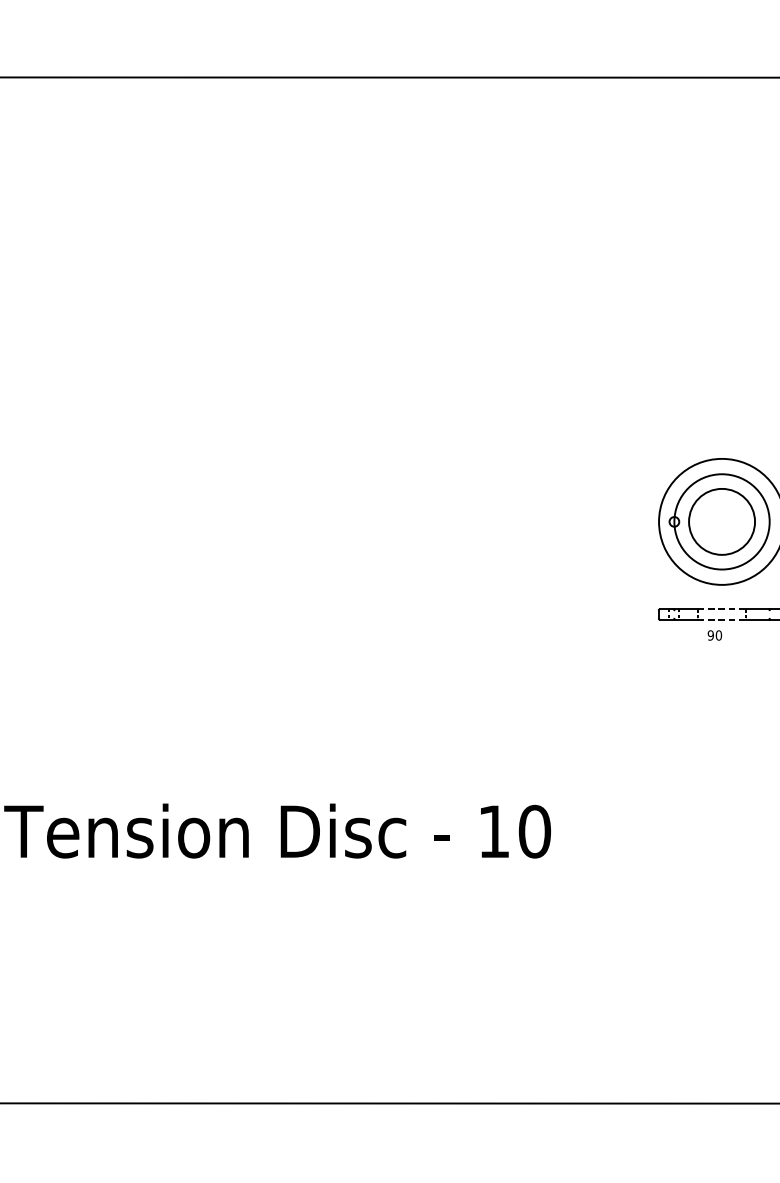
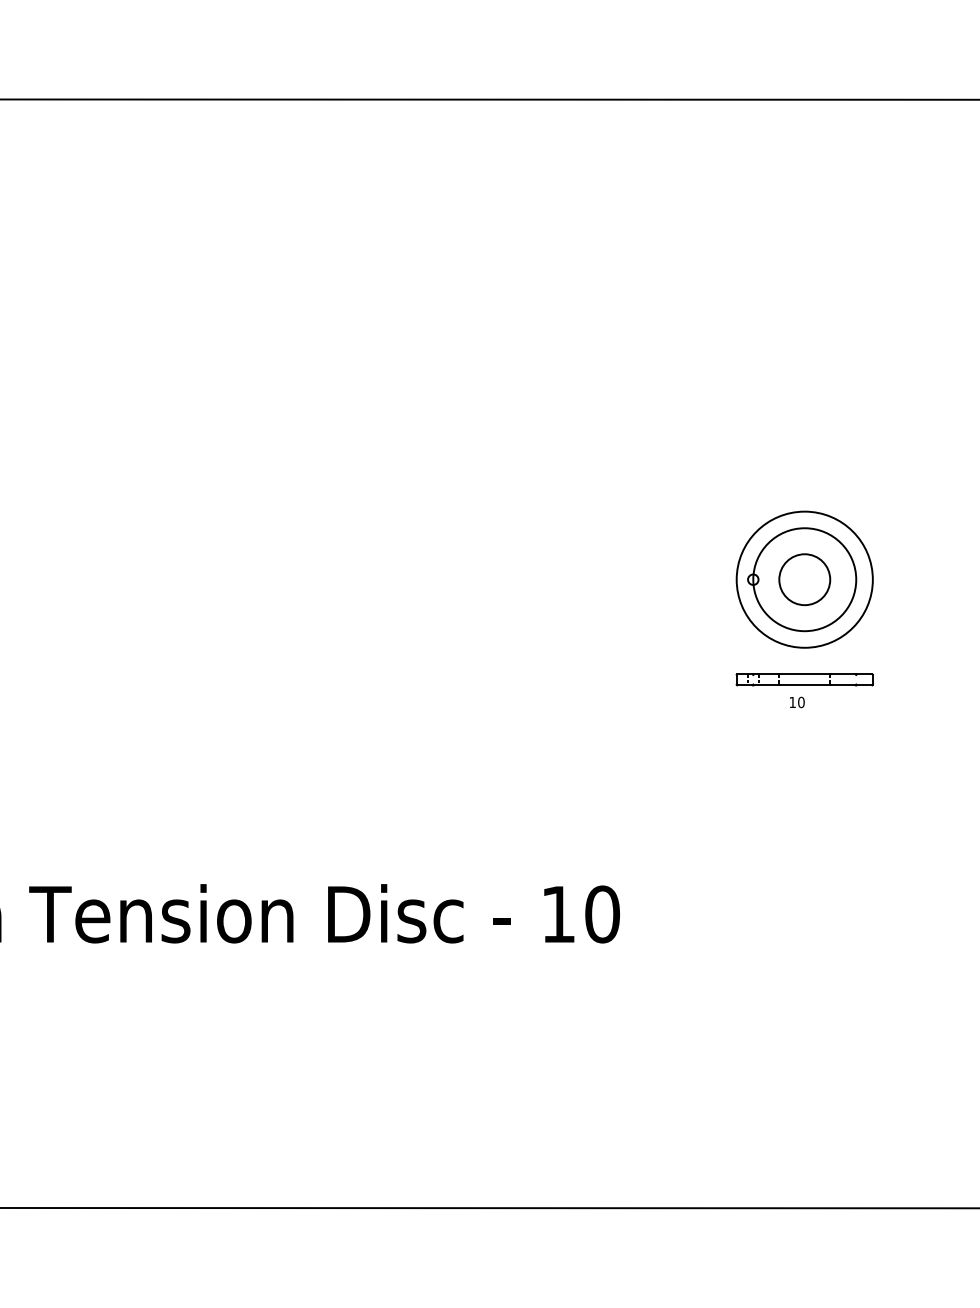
circle: (721, 521) -> (804, 579), size x0.71
line: (722, 609) -> (805, 674), dashed -> solid
line: (722, 619) -> (805, 685), dashed -> solid
text: (710, 635) -> (792, 702), 90 -> 10

